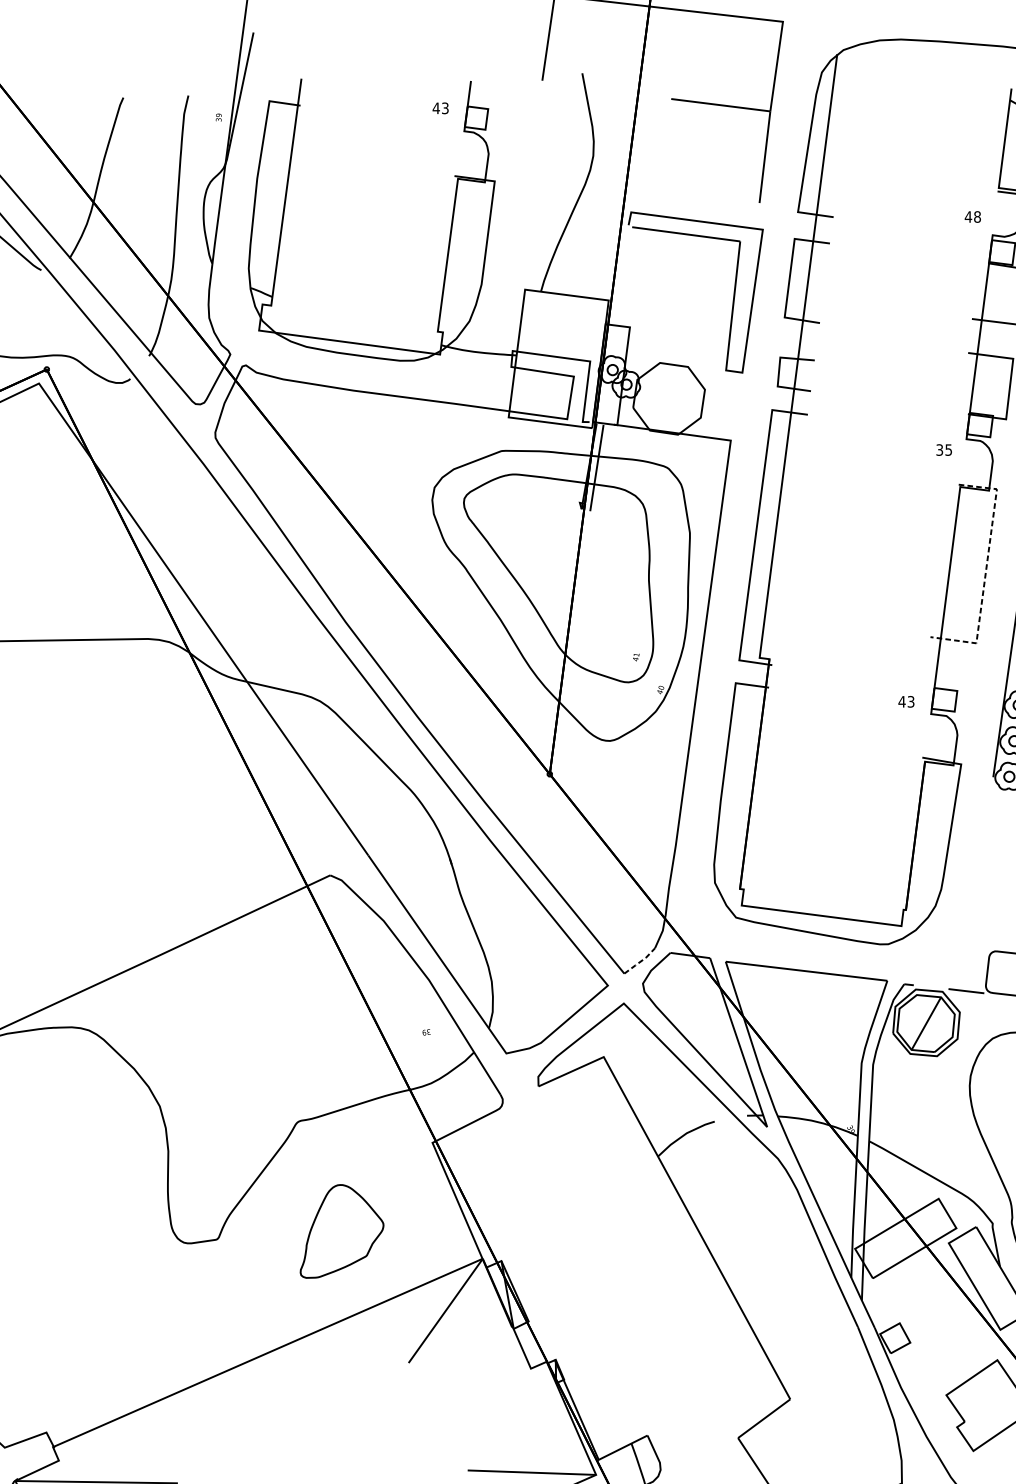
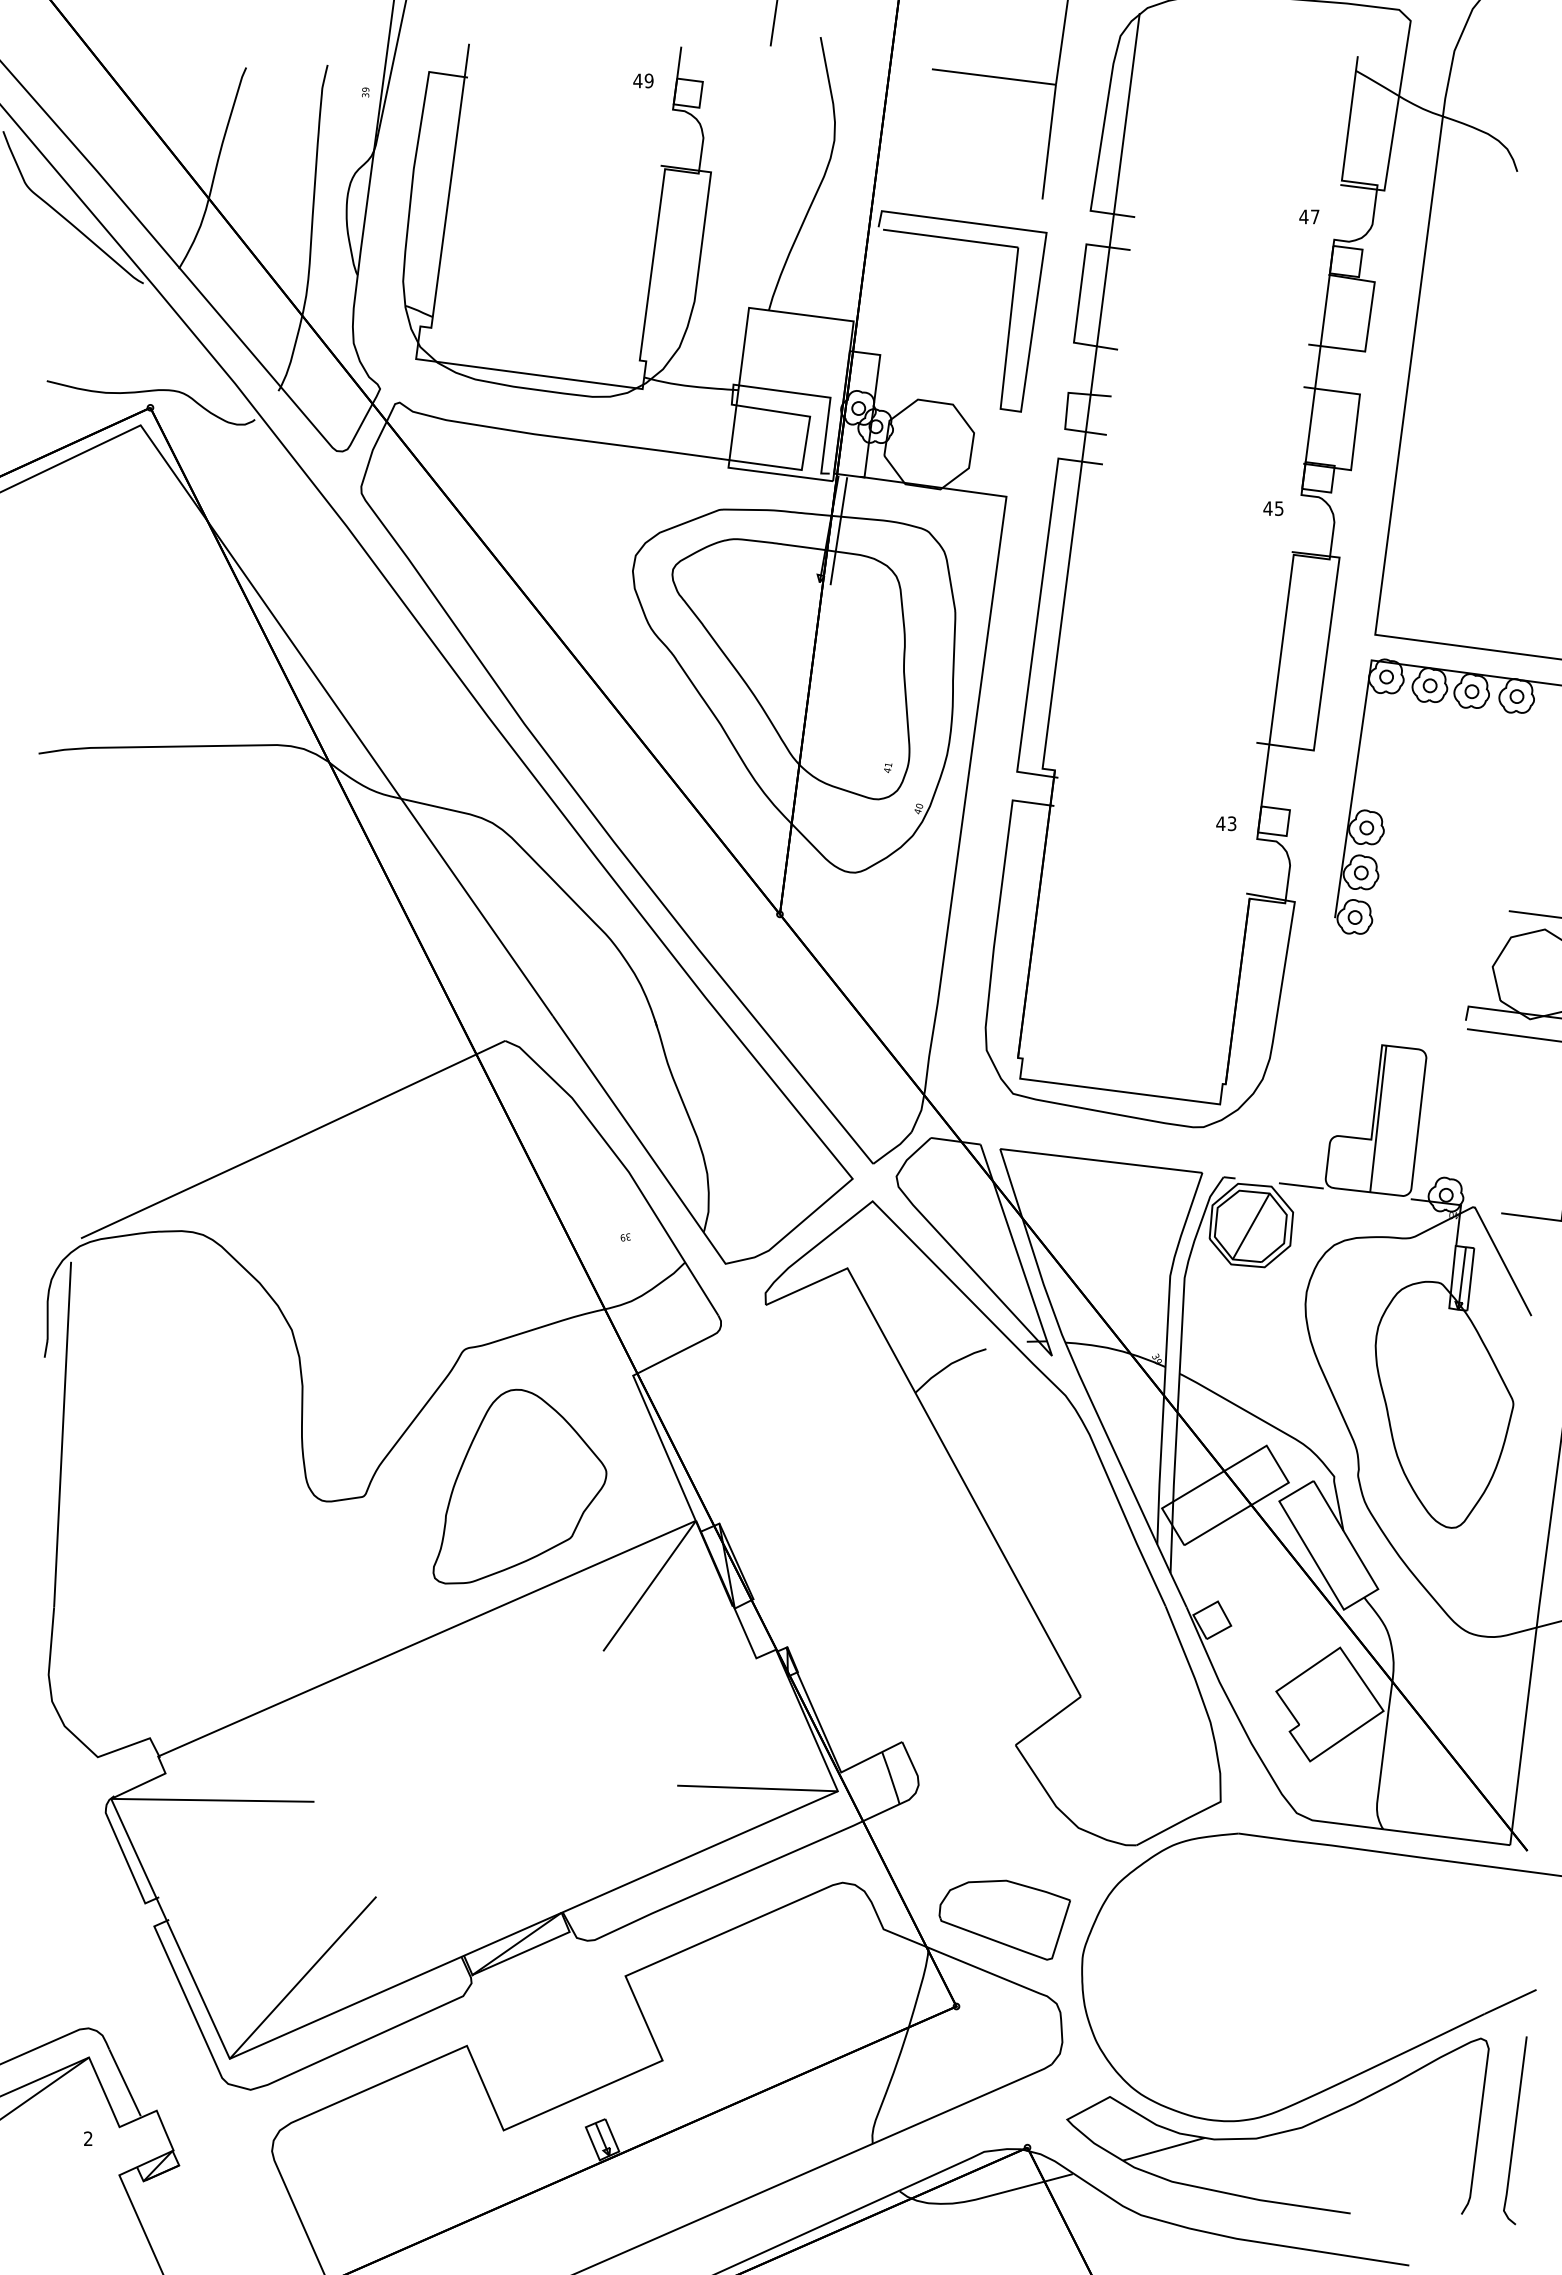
text: (444, 107) -> (648, 80), 43 -> 49
text: (976, 216) -> (1314, 216), 48 -> 47
text: (939, 449) -> (1267, 508), 35 -> 45
line: (986, 570) -> (1326, 659), dashed -> solid
line: (640, 962) -> (893, 1149), dashed -> solid
part: (341, 1231) -> (519, 1486), size x1.67

